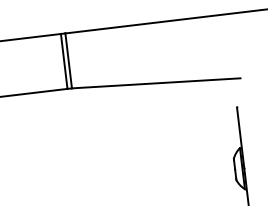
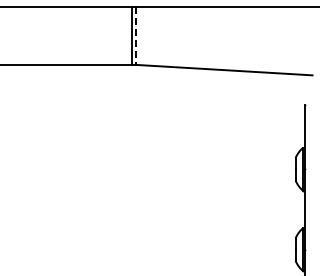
line: (68, 61) -> (136, 36), solid -> dashed

